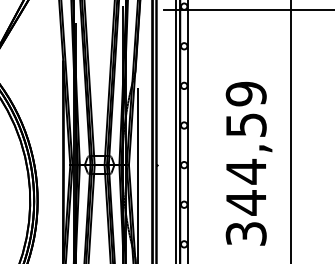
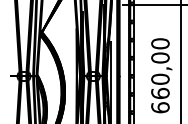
text: (246, 163) -> (160, 75), 344,59 -> 660,00

